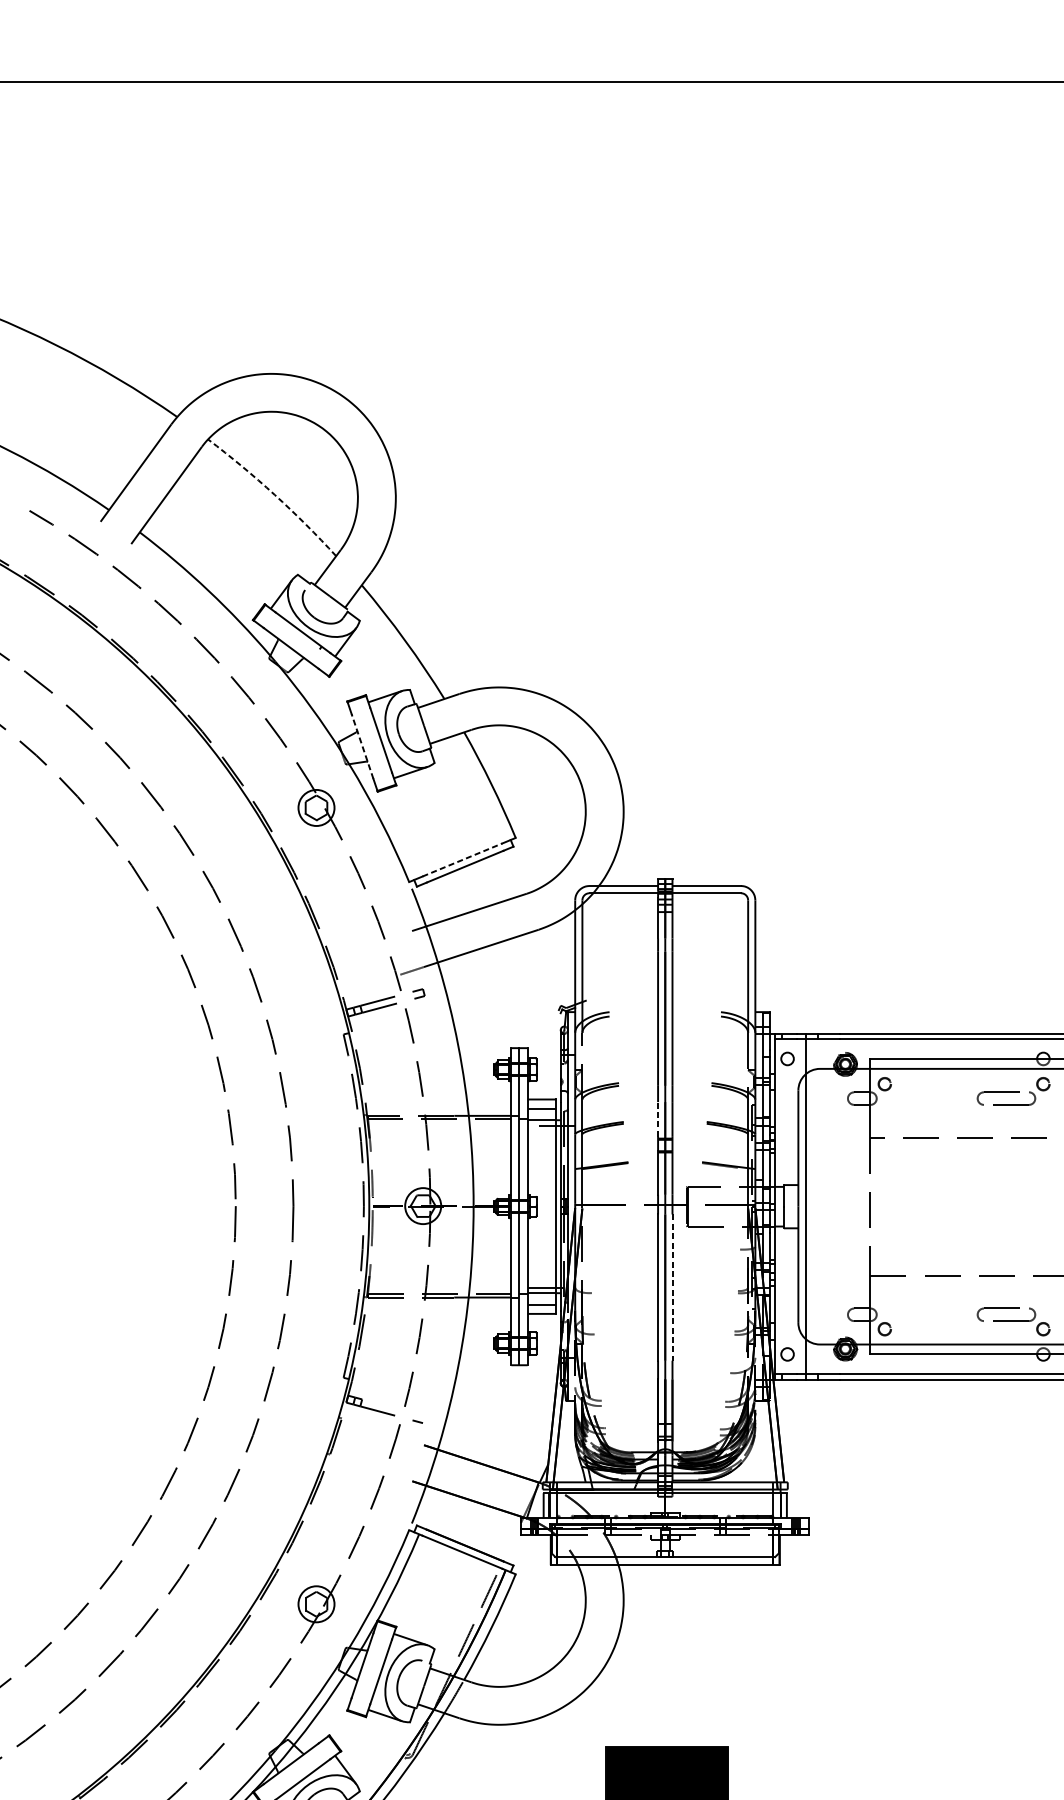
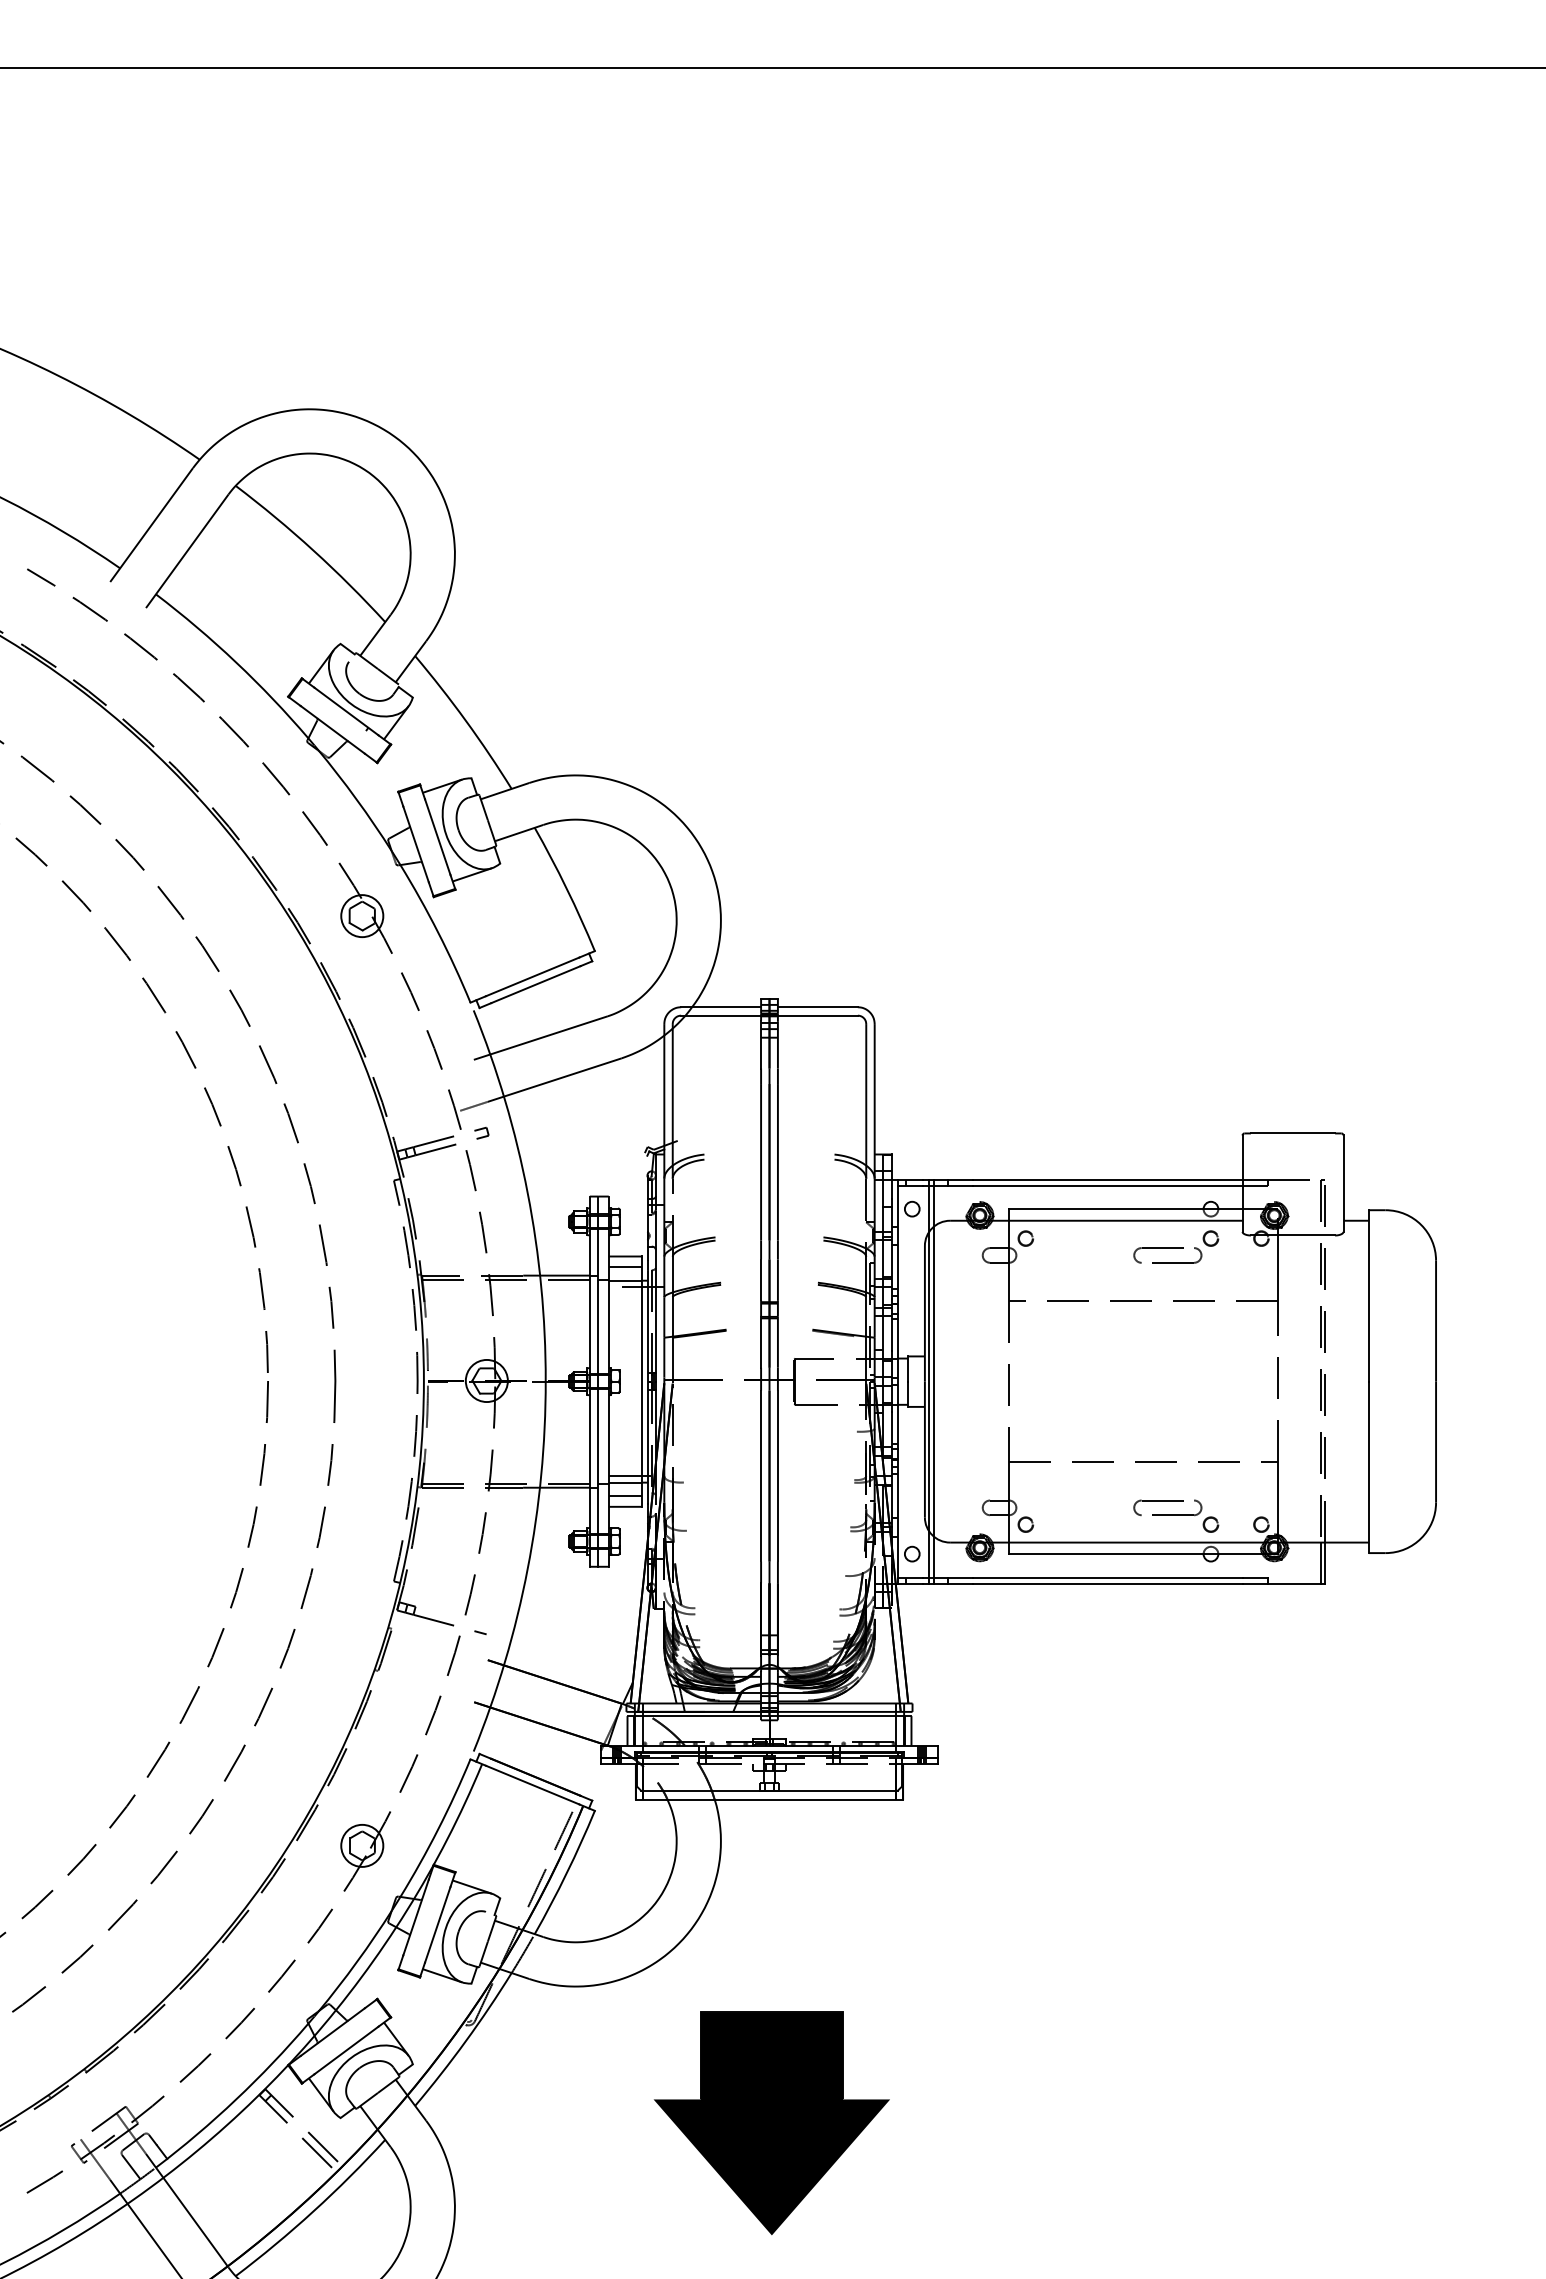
arc: (274, 494) -> (313, 550), dashed -> solid
line: (362, 746) -> (416, 844), dashed -> solid
line: (463, 859) -> (533, 976), dashed -> solid
line: (658, 1119) -> (761, 1279), dashed -> solid
line: (802, 1206) -> (929, 1381), added
line: (672, 1287) -> (777, 1476), dashed -> solid

